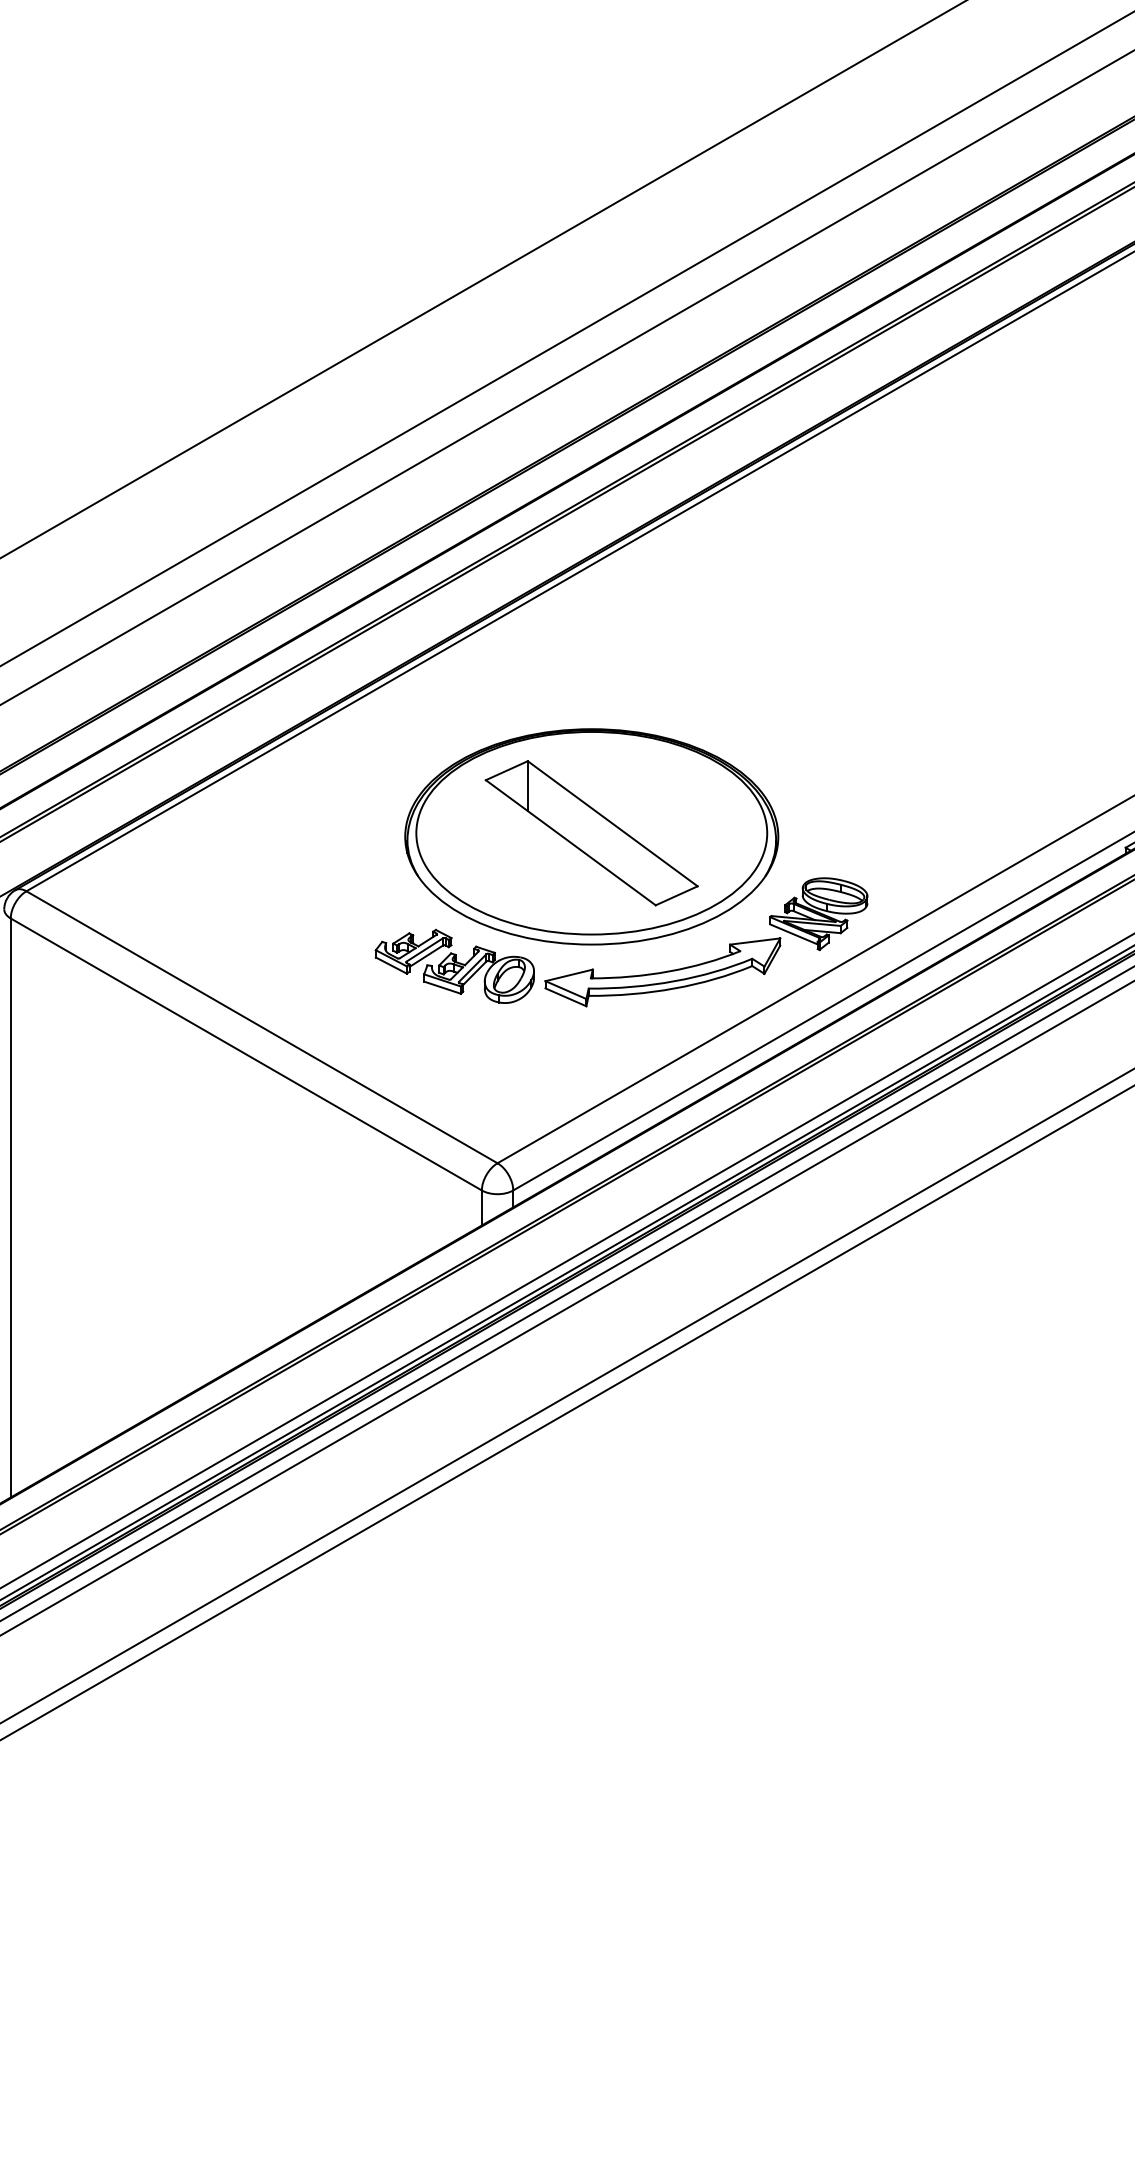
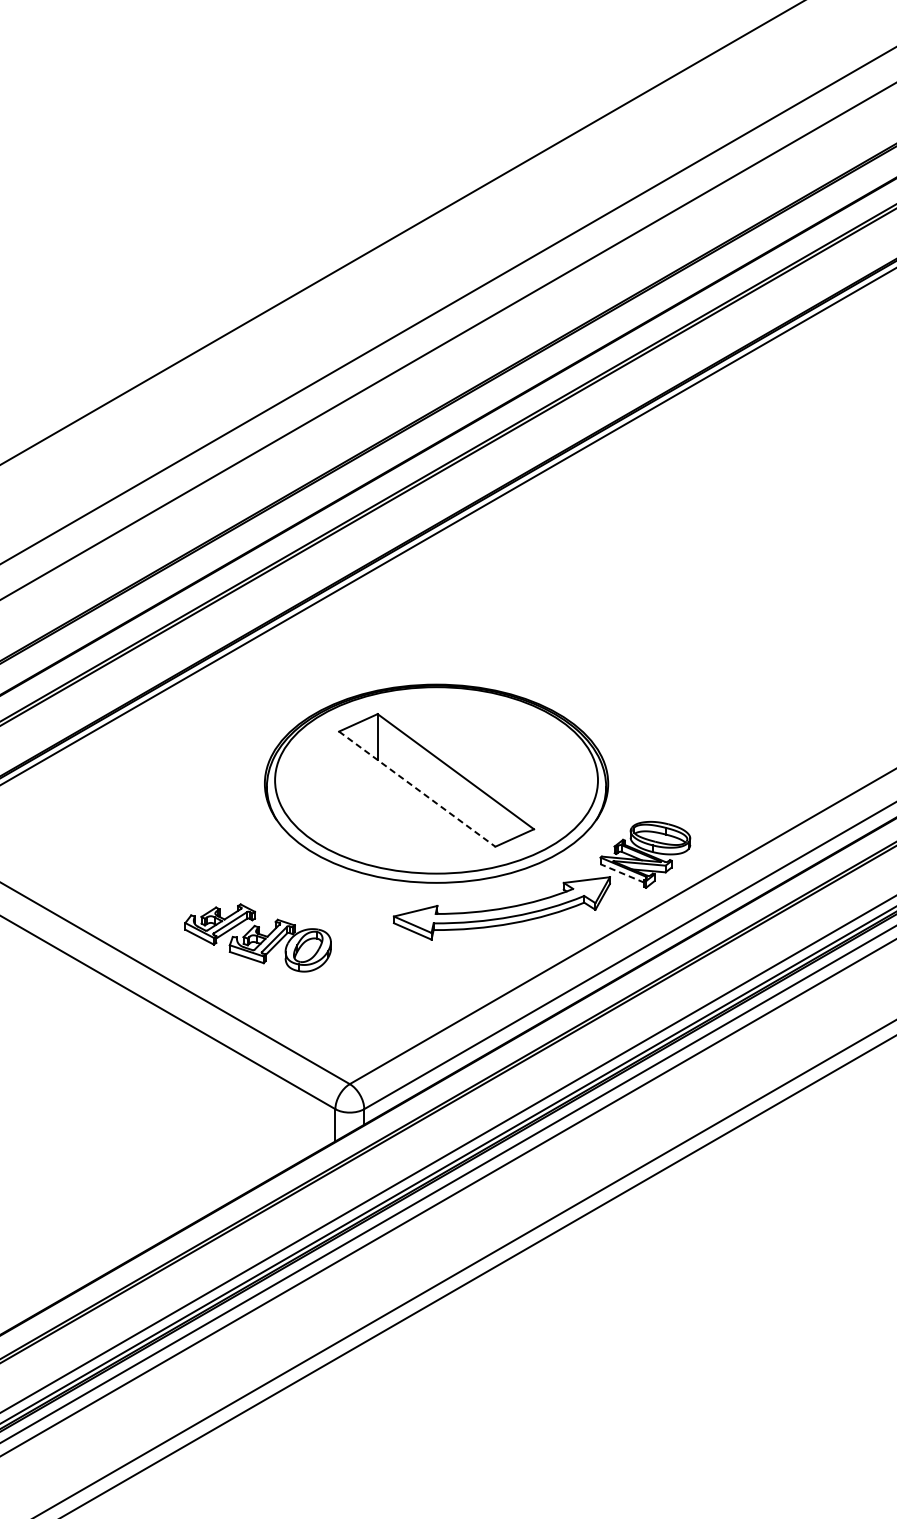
line: (571, 843) -> (417, 789), solid -> dashed
line: (793, 934) -> (622, 873), solid -> dashed
part: (454, 965) -> (257, 937), moved

